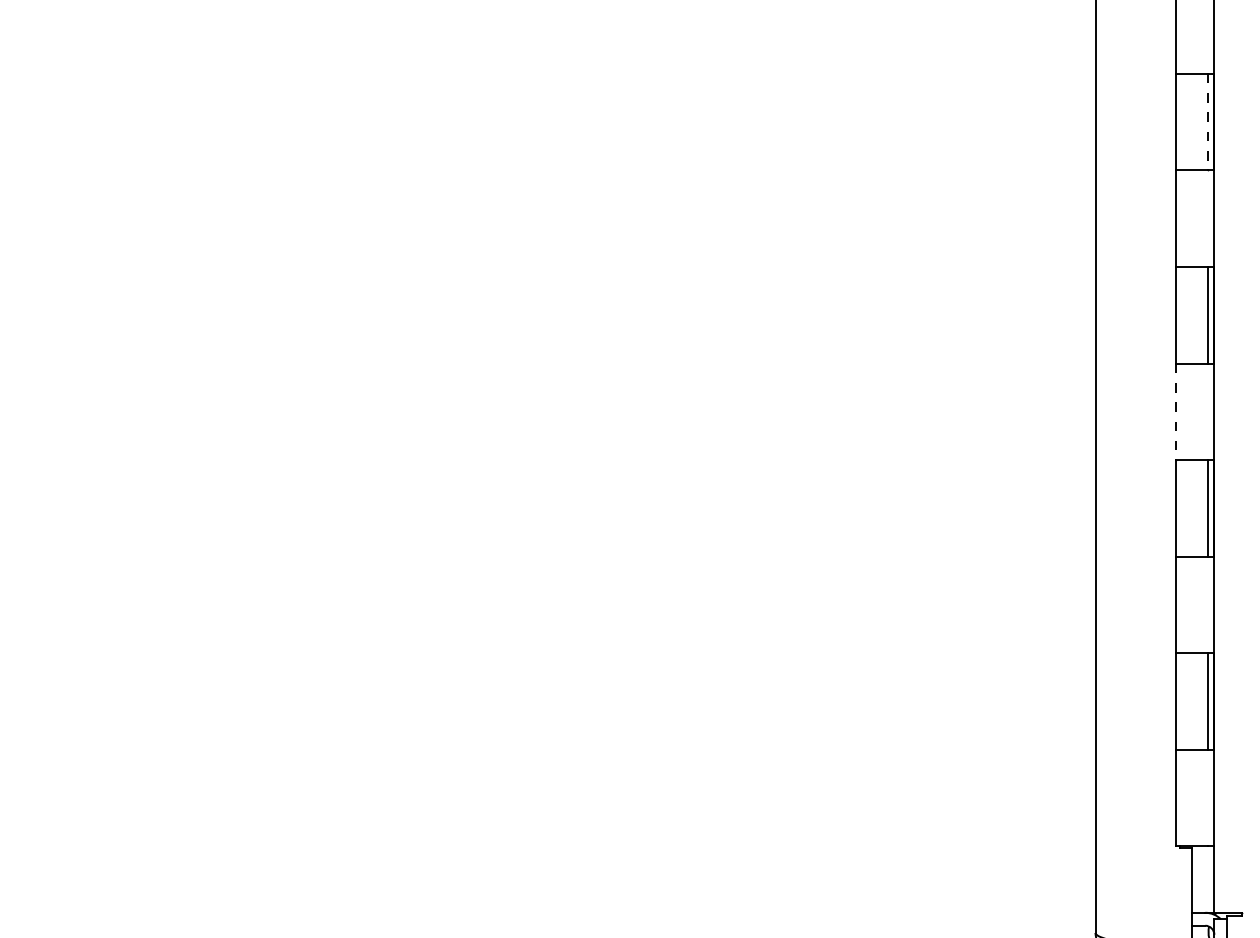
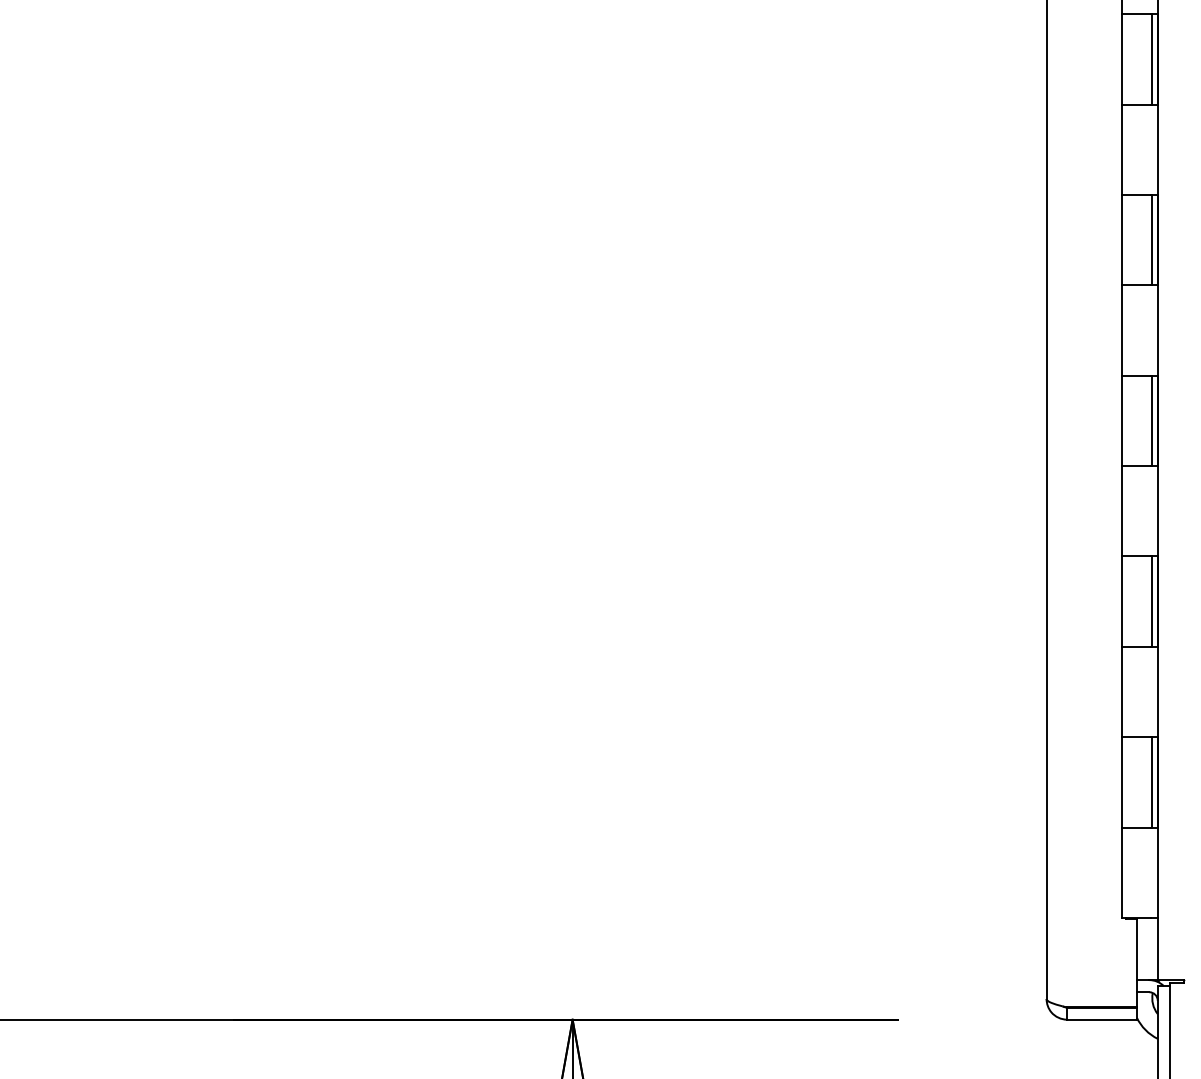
line: (1207, 122) -> (1151, 240), dashed -> solid
line: (1176, 412) -> (1122, 511), dashed -> solid

